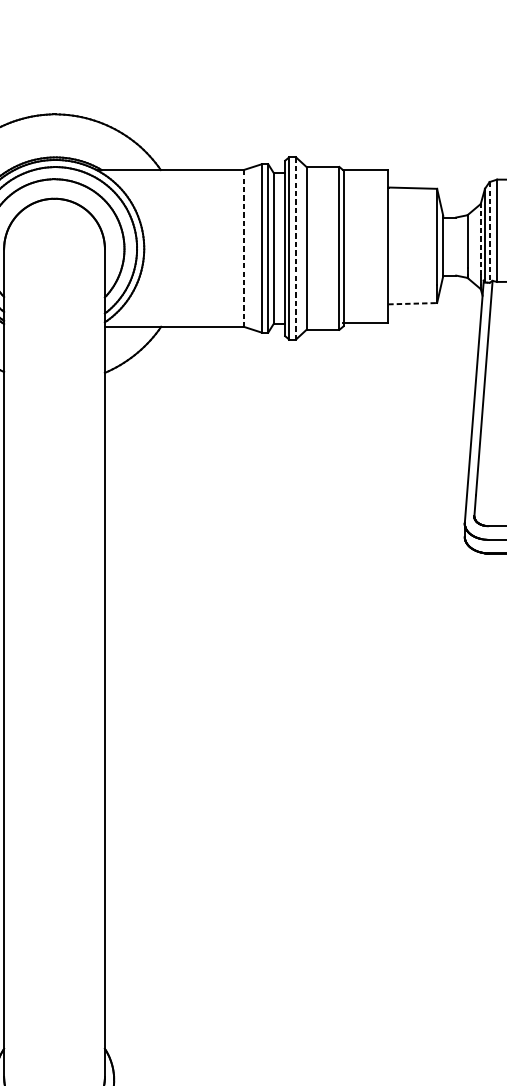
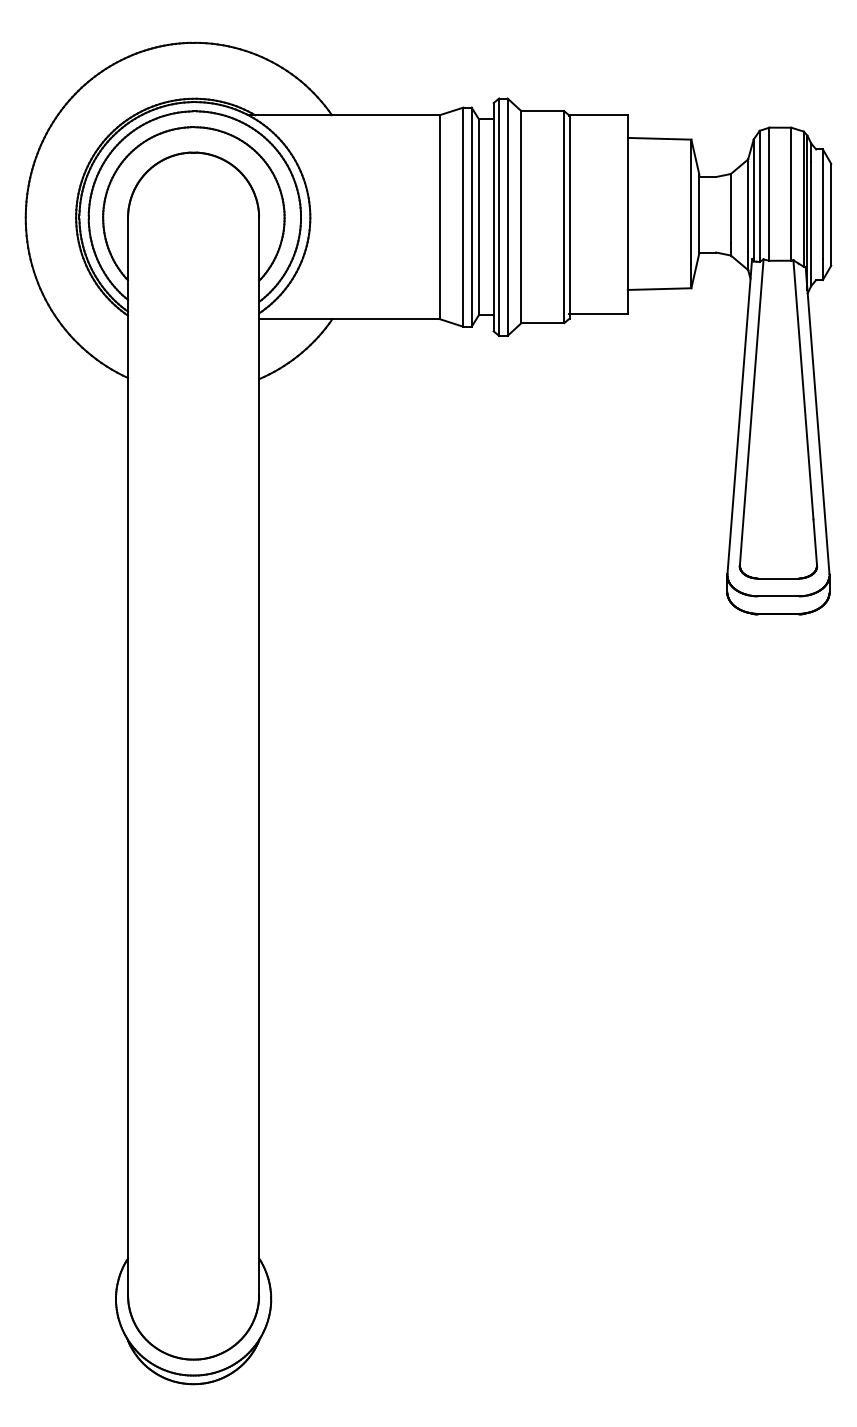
line: (489, 232) -> (759, 196), dashed -> solid
line: (481, 239) -> (748, 205), dashed -> solid
line: (243, 248) -> (439, 217), dashed -> solid
line: (295, 248) -> (507, 217), dashed -> solid
line: (412, 304) -> (659, 289), dashed -> solid

